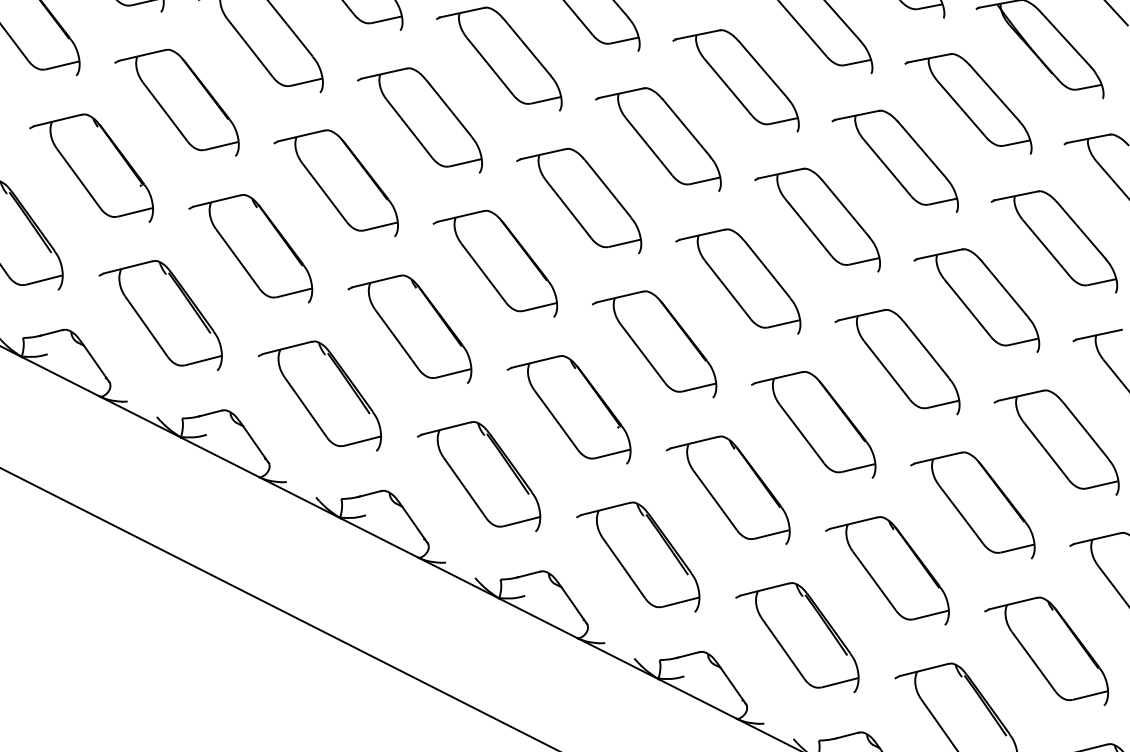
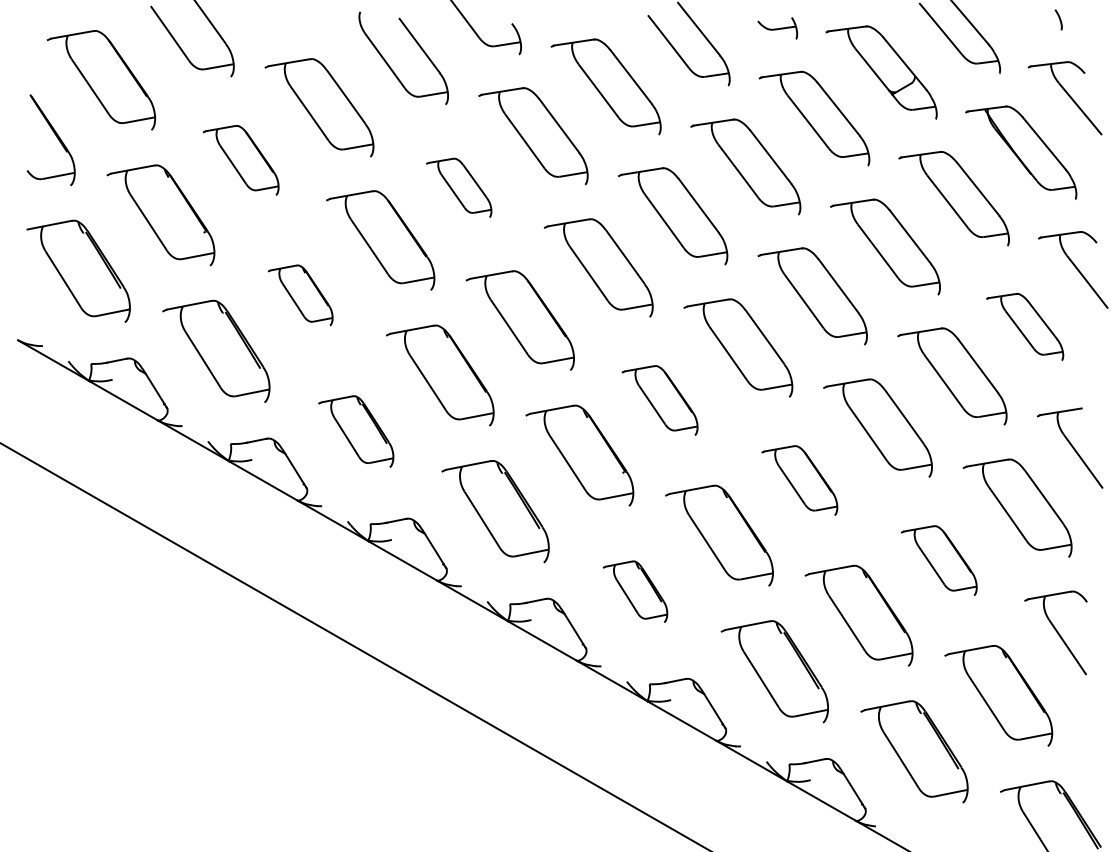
part: (176, 104) -> (240, 160), size x0.7
part: (419, 121) -> (458, 187), size x0.6
part: (1053, 242) -> (1024, 326), size x0.7
part: (250, 250) -> (300, 295), size x0.6
part: (654, 345) -> (659, 400), size x0.7
part: (320, 397) -> (356, 431), size x0.7
part: (813, 425) -> (799, 480), size x0.7
part: (972, 506) -> (938, 560), size x0.7
part: (638, 558) -> (635, 591), size x0.6

